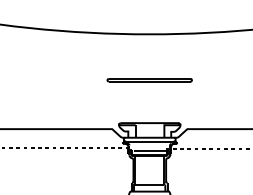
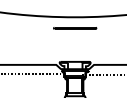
line: (150, 80) -> (75, 28), moved

